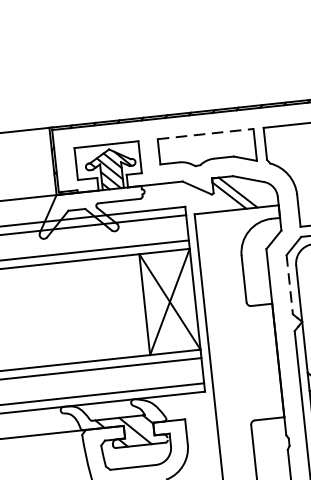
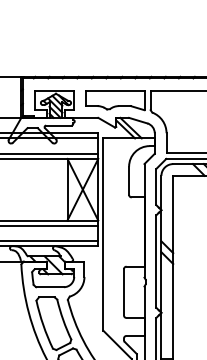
line: (206, 133) -> (115, 90), dashed -> solid
line: (290, 285) -> (156, 187), dashed -> solid

